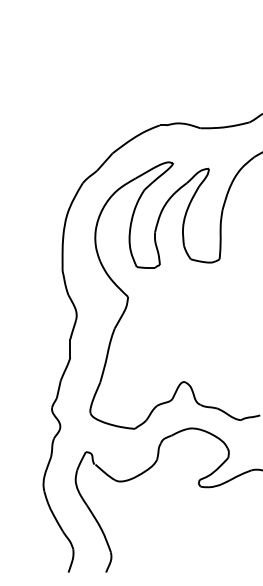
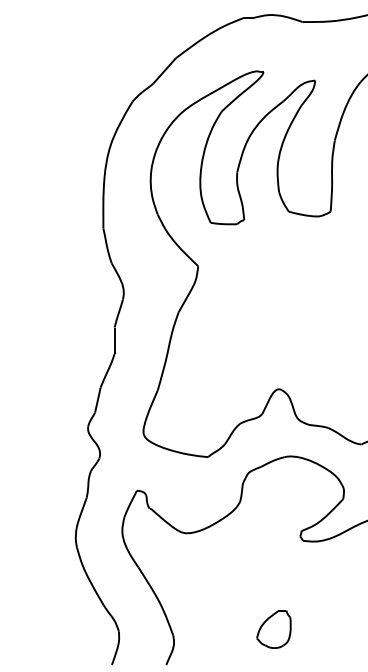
part: (180, 547) -> (273, 628), added

